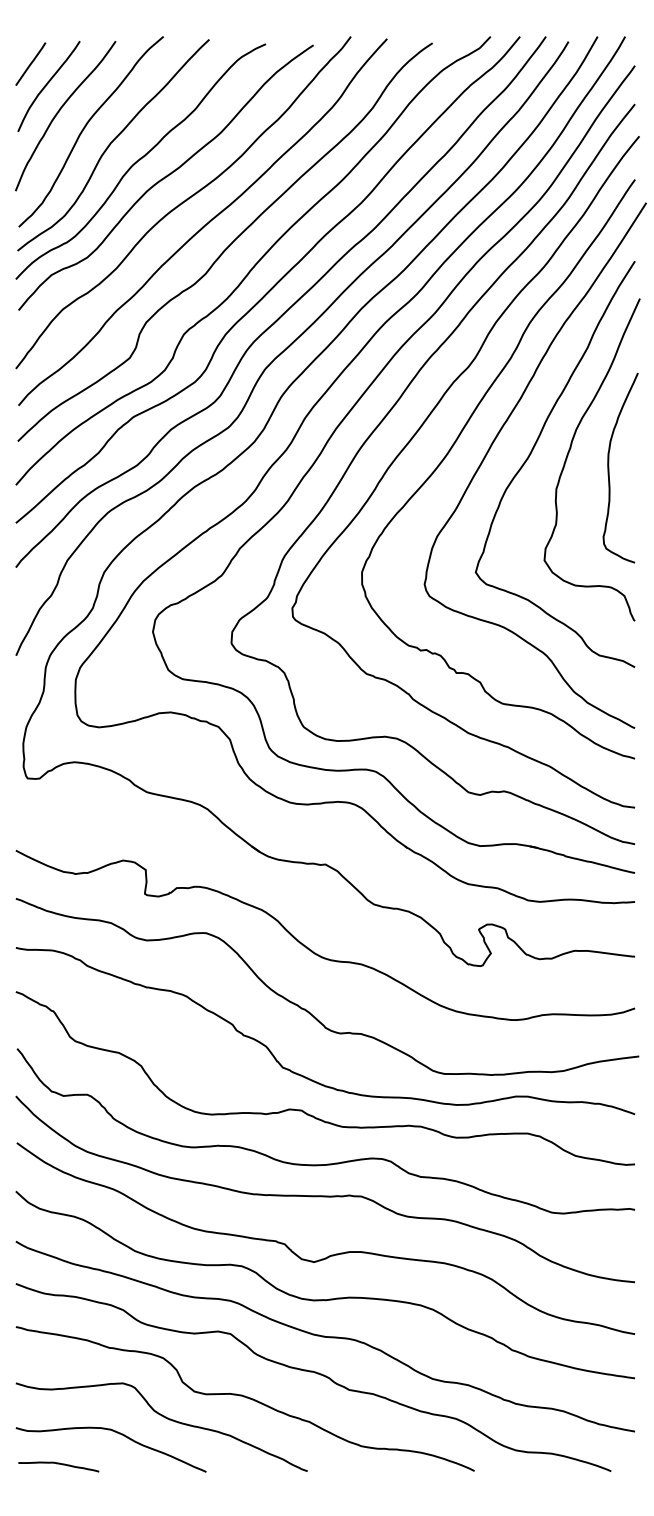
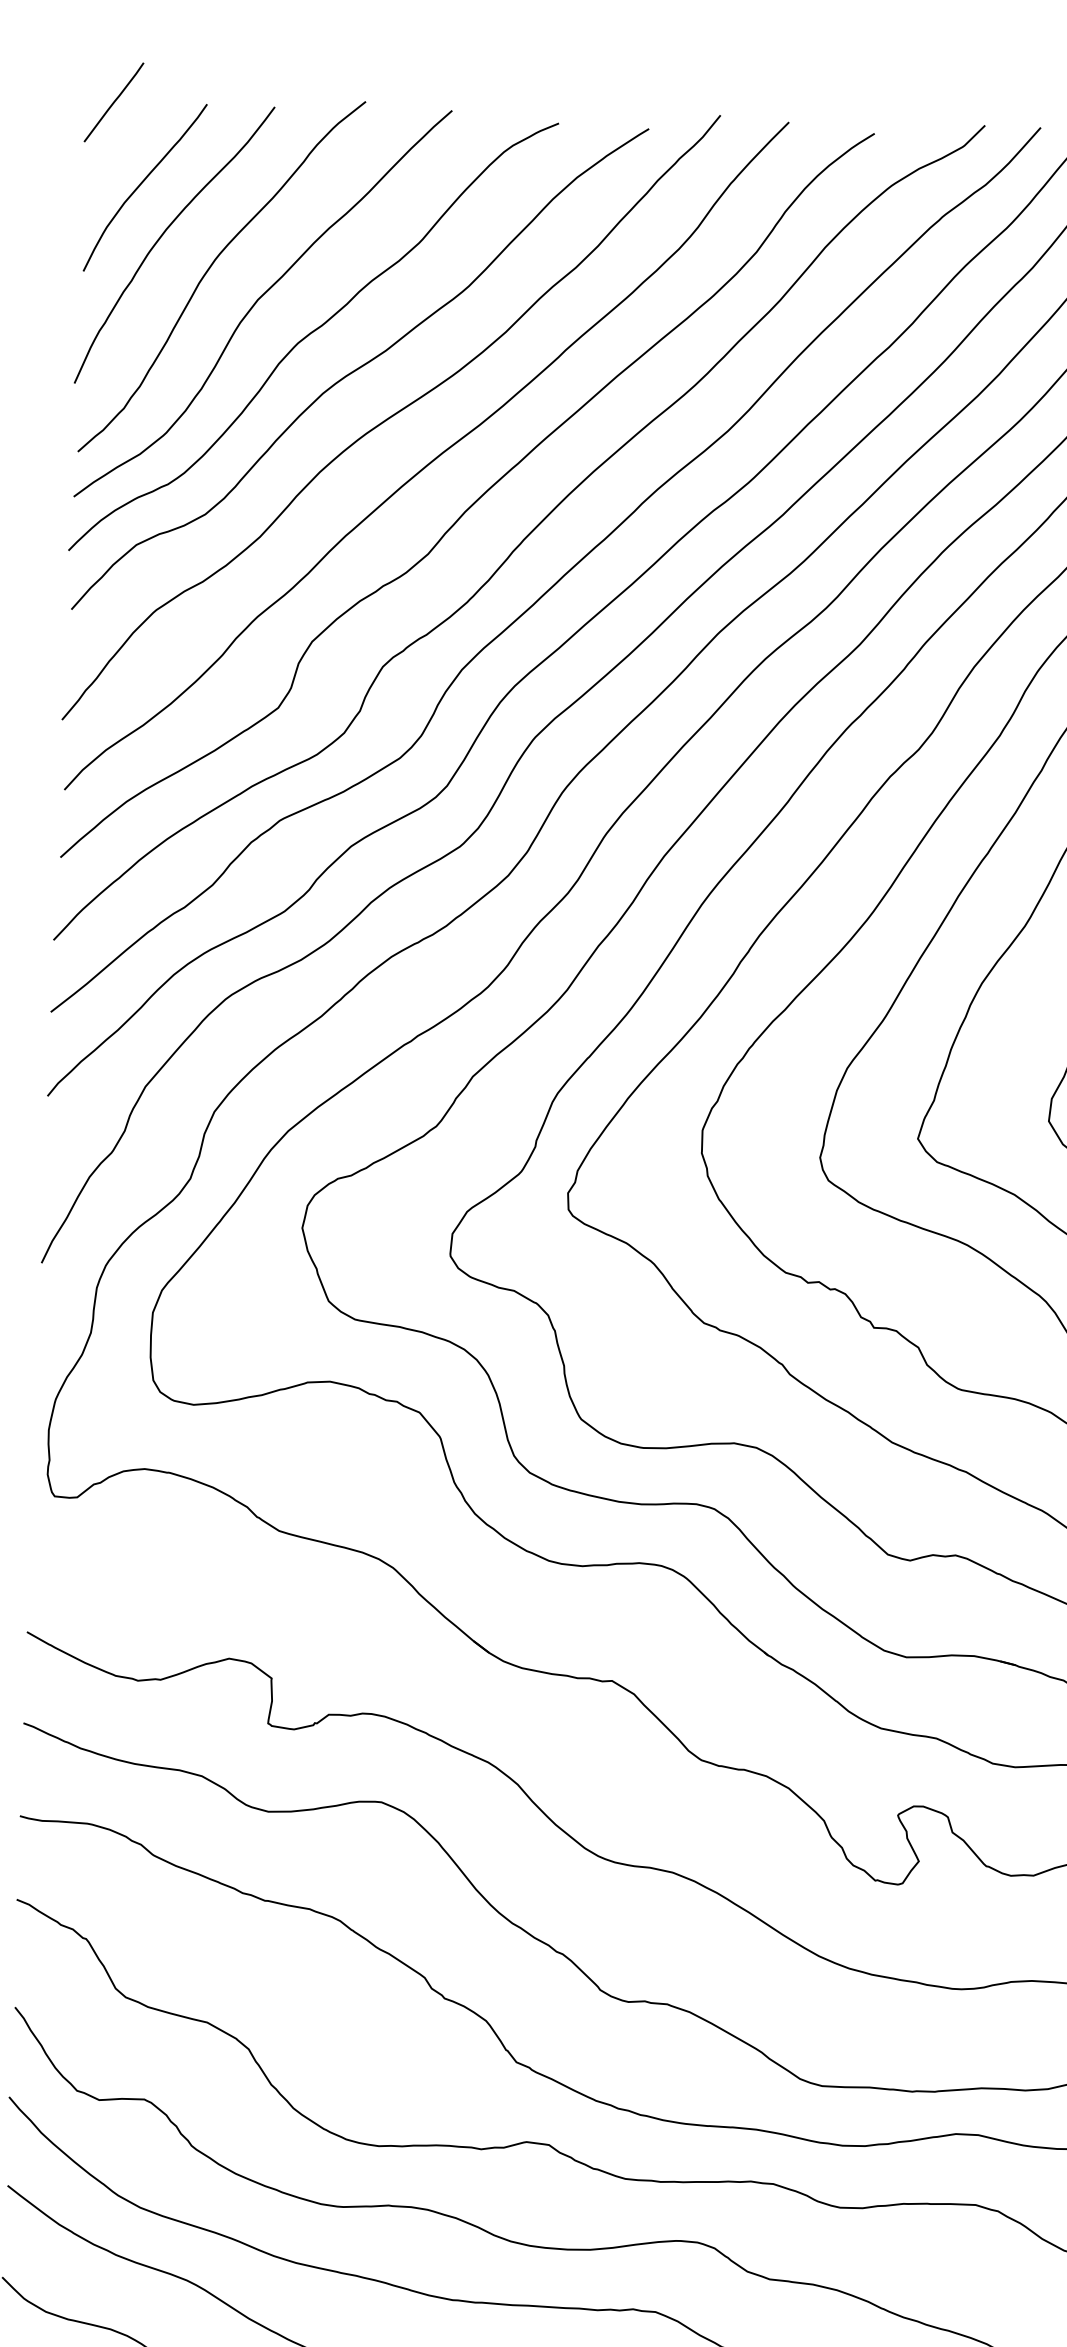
line: (30, 63) -> (113, 101), moved

